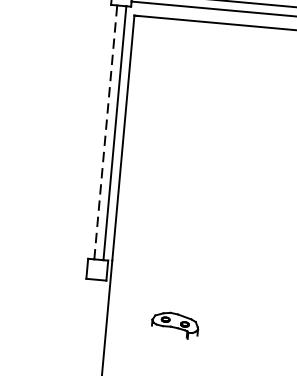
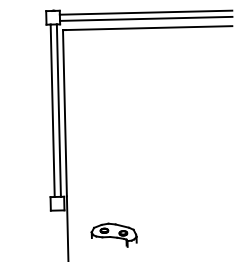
line: (105, 131) -> (52, 110), dashed -> solid
part: (174, 324) -> (113, 234), size x1.43

